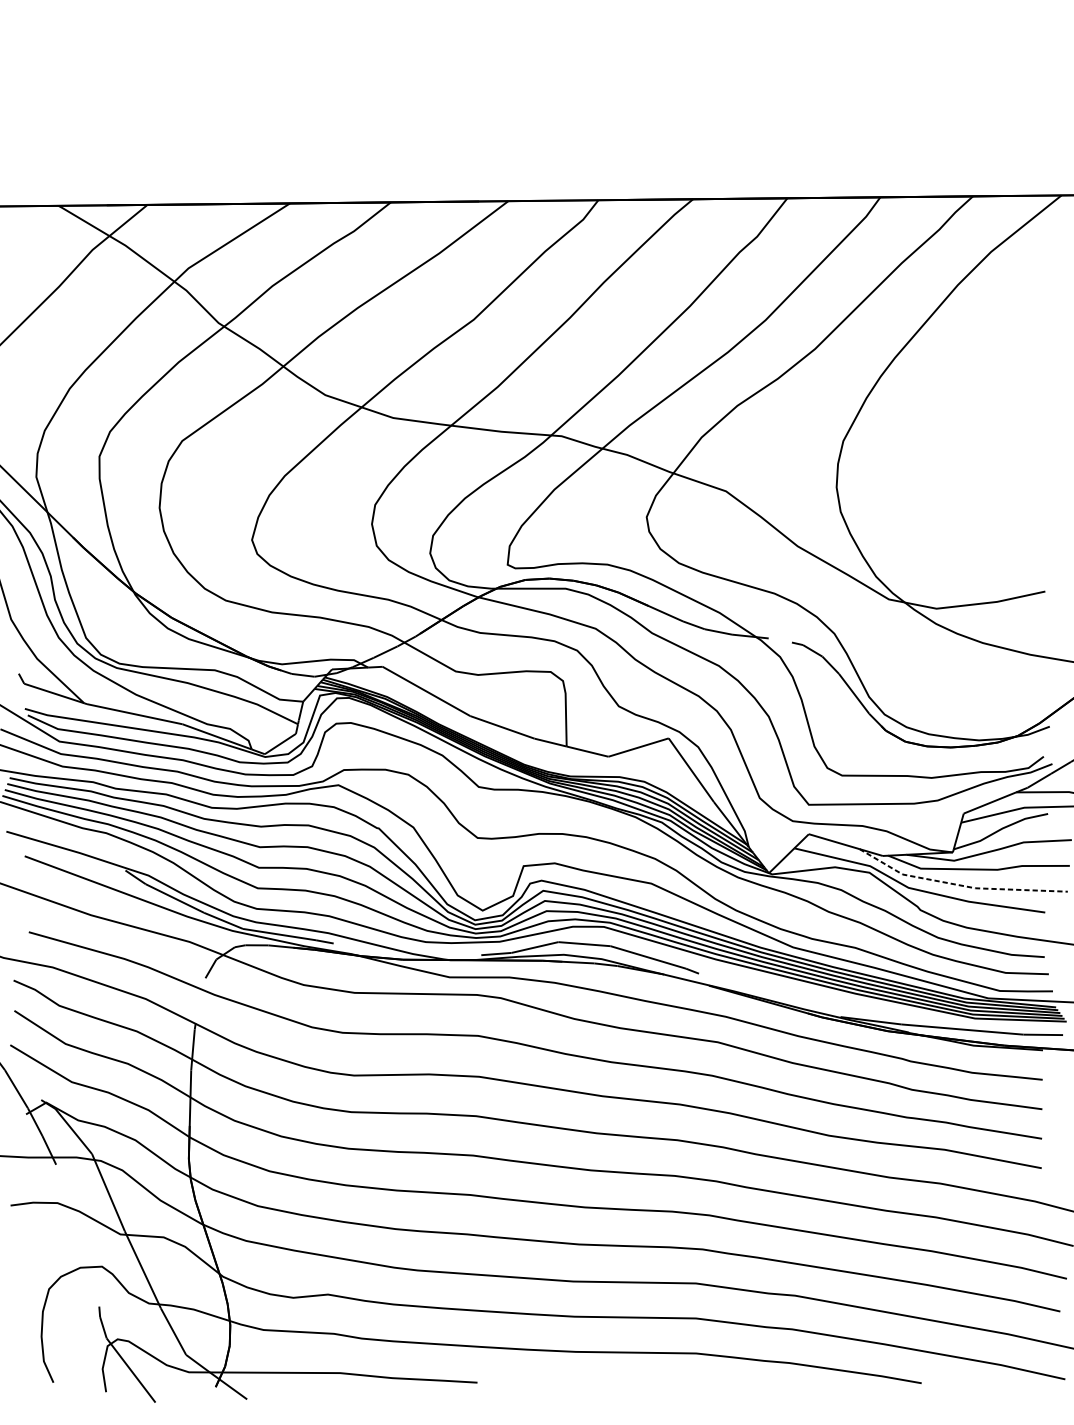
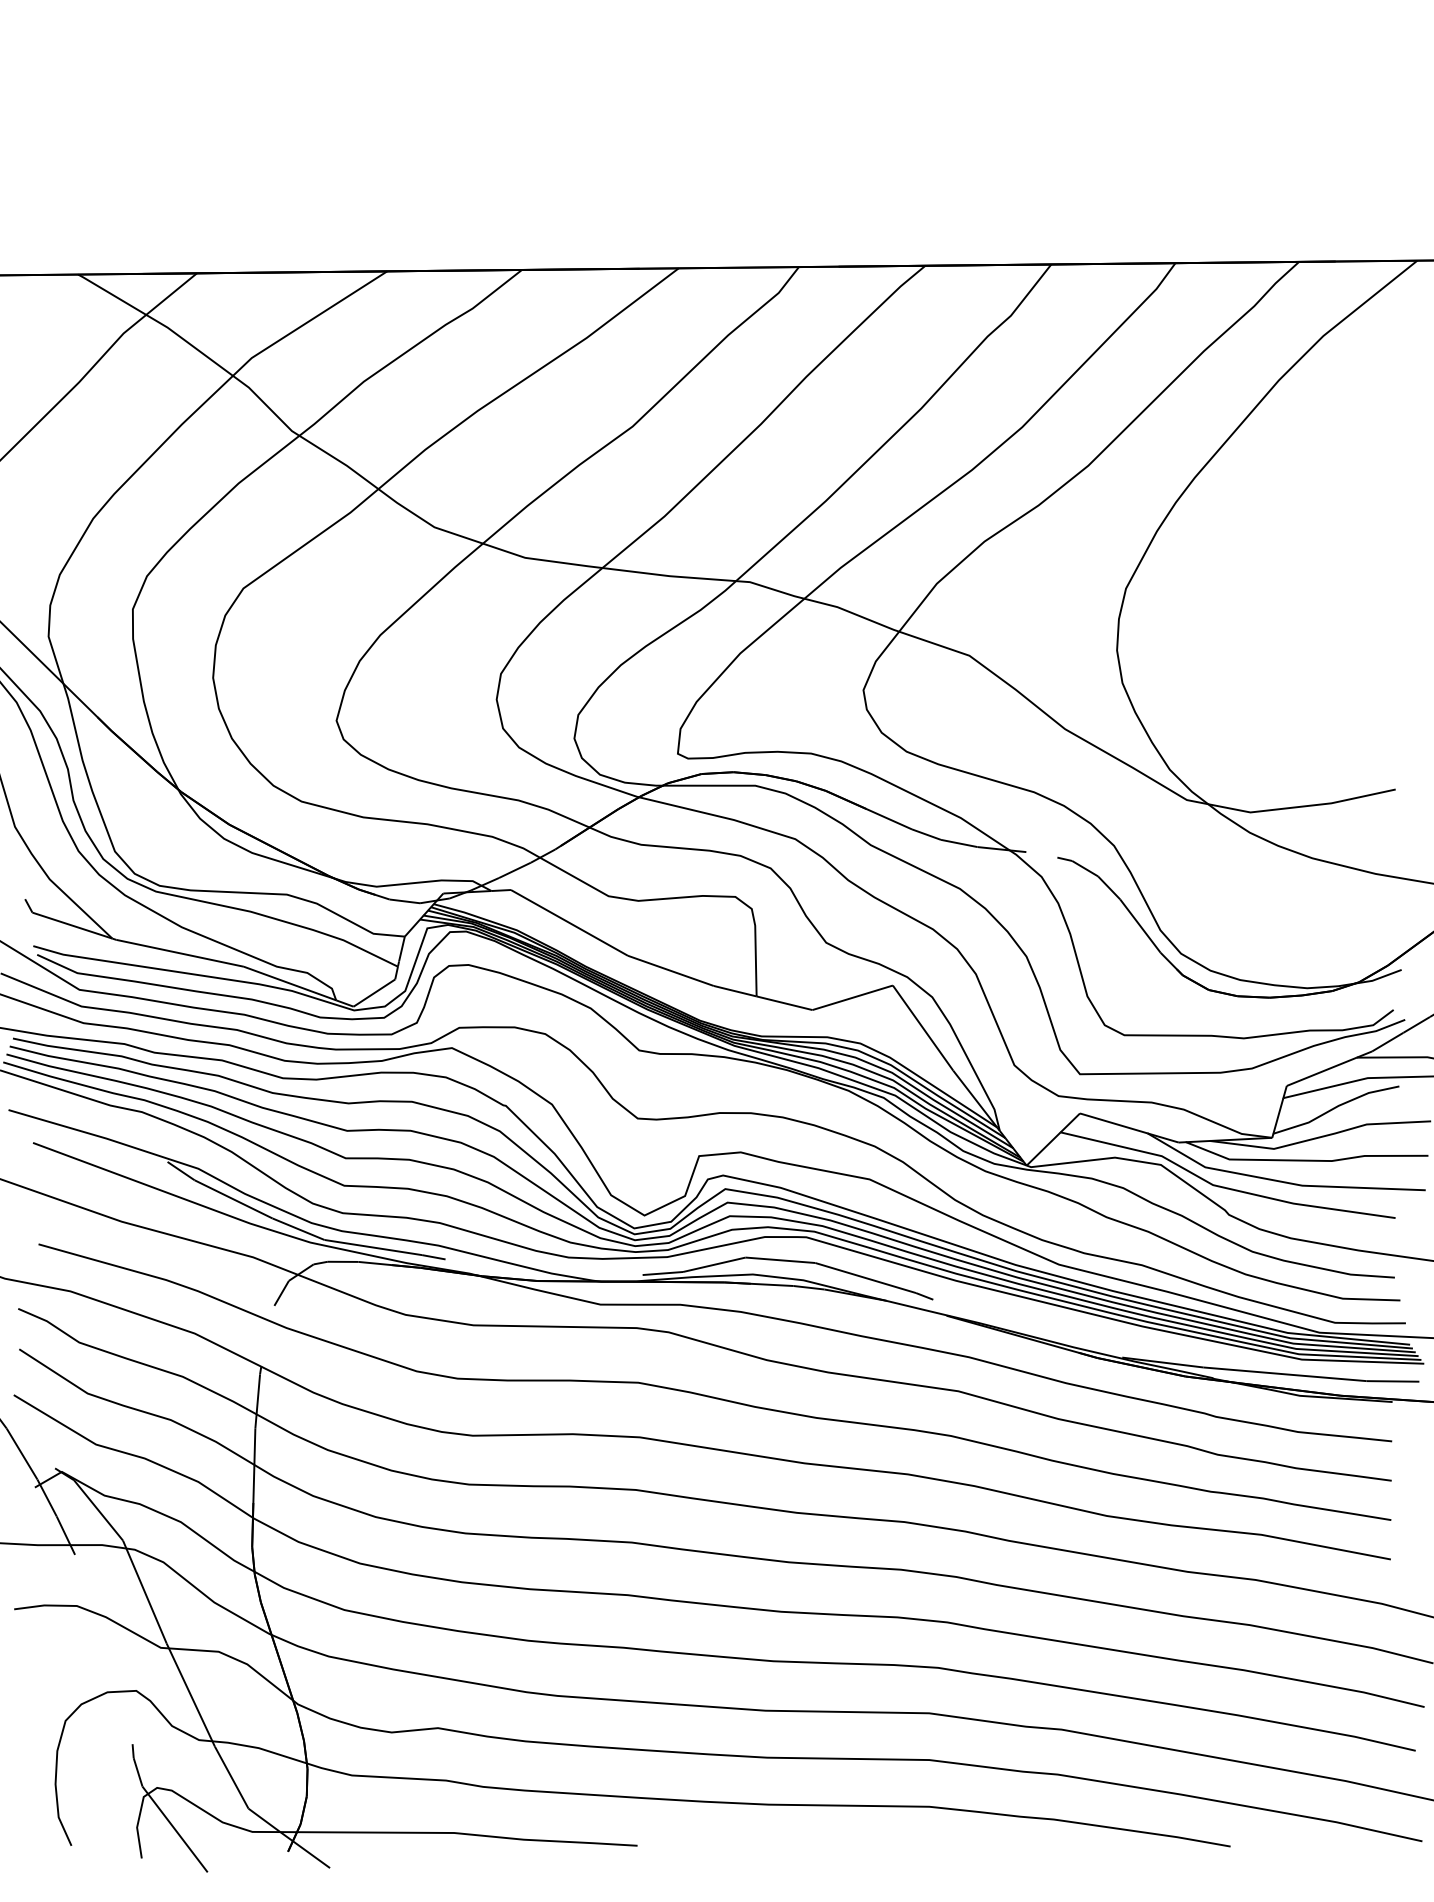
line: (959, 885) -> (1281, 1181), dashed -> solid

